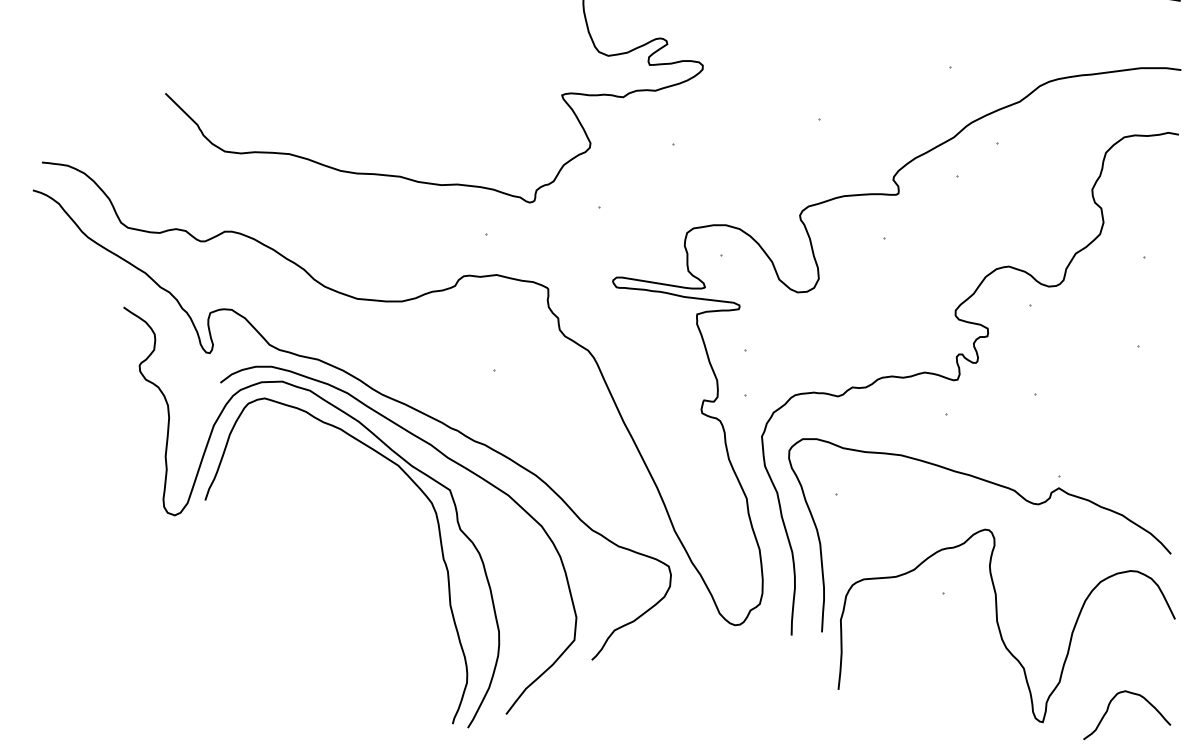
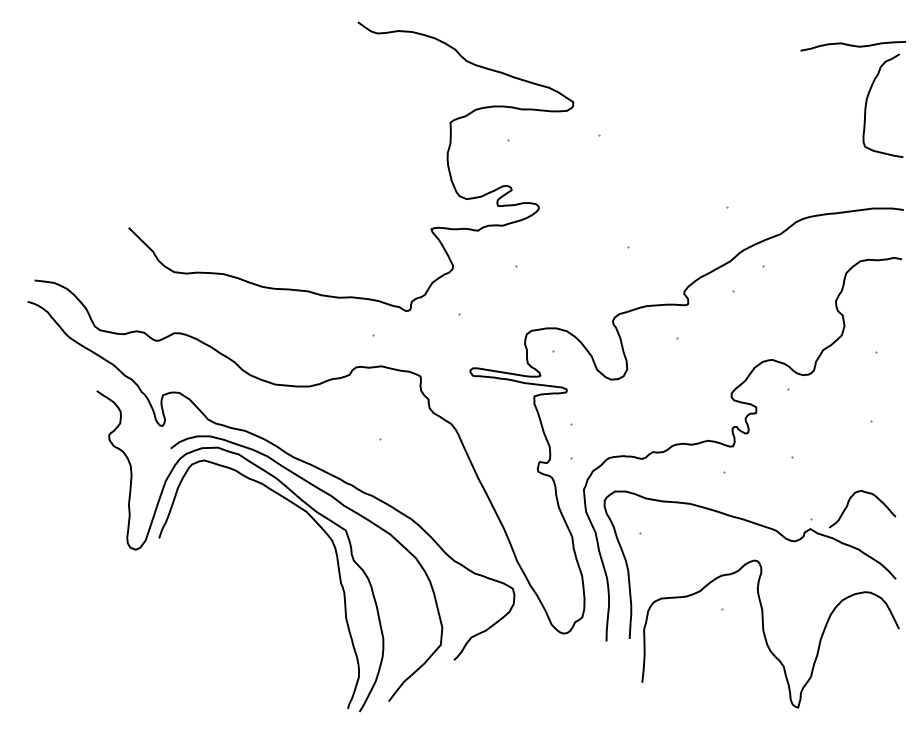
curve: (1108, 710) -> (848, 505), moved

